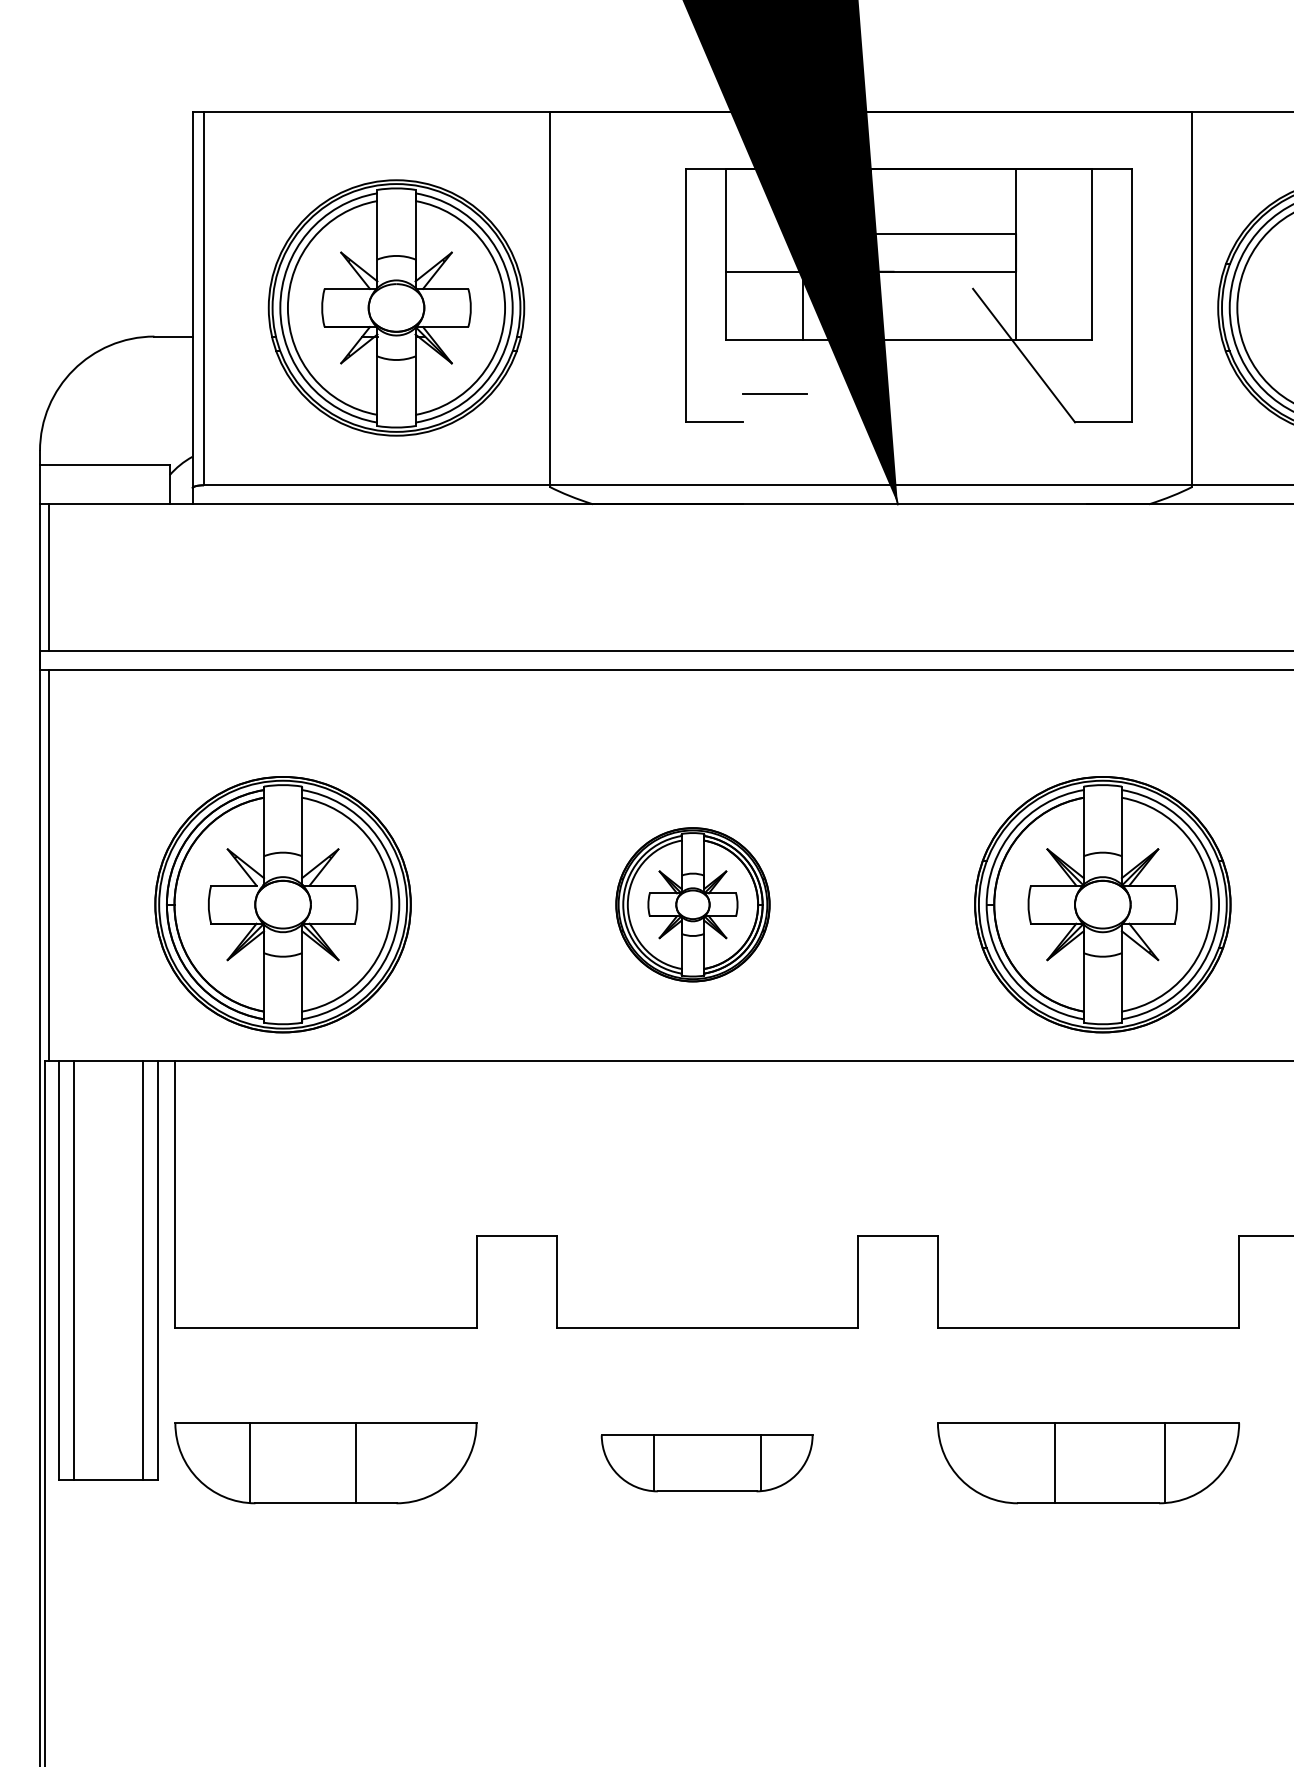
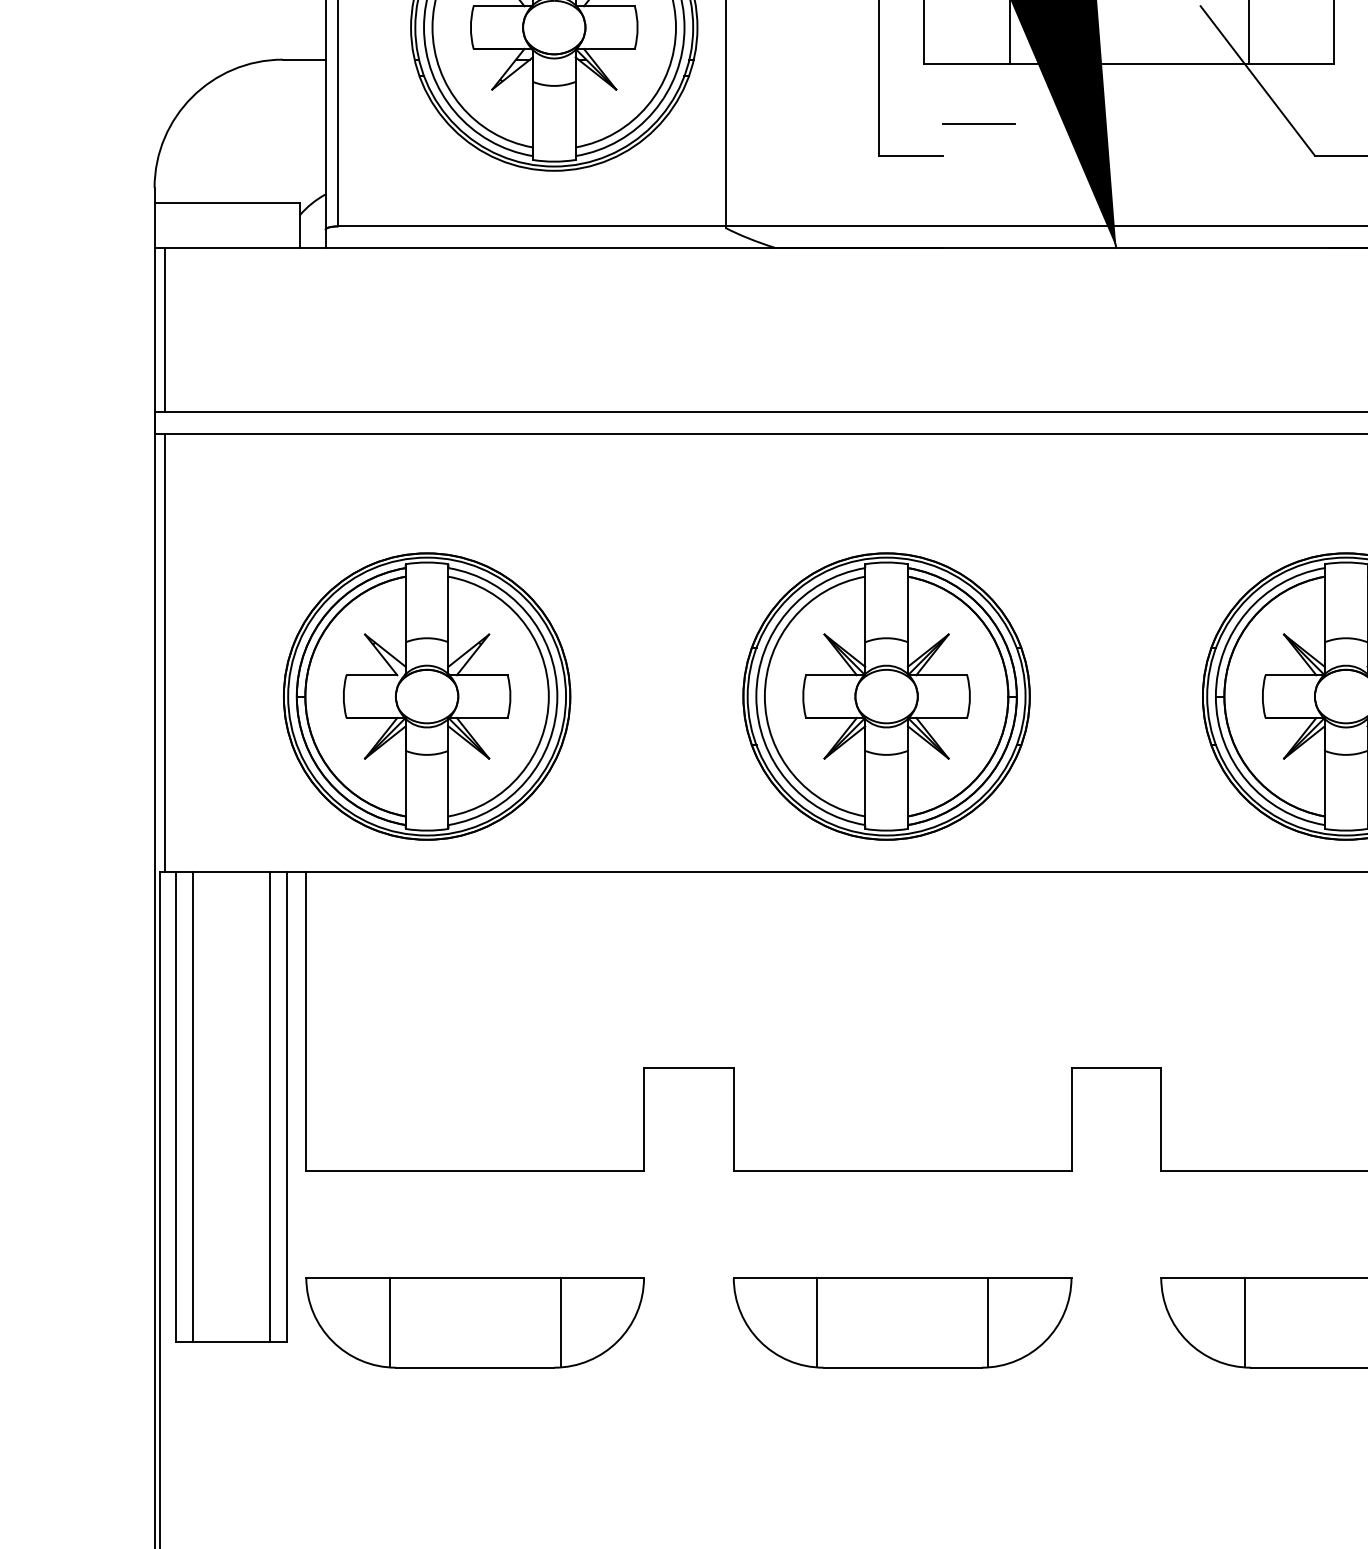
part: (692, 904) -> (886, 696), size x1.67
line: (356, 1463) -> (560, 1323), moved
part: (706, 1463) -> (901, 1323), size x1.43
line: (1055, 1463) -> (1244, 1323), moved

